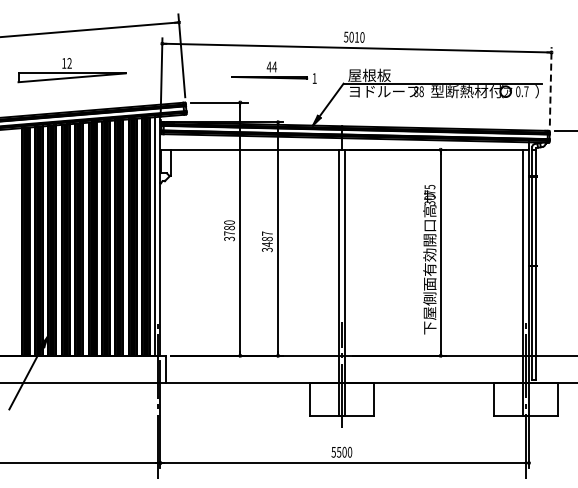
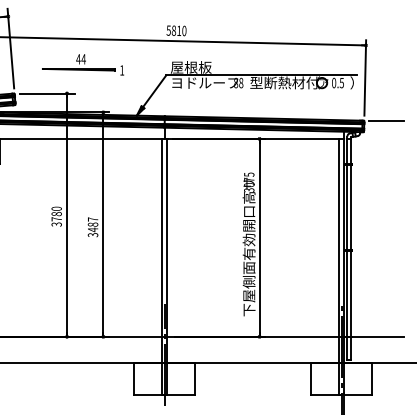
text: (351, 37) -> (173, 31), 5010 -> 5810
part: (273, 72) -> (82, 64), moved
line: (550, 85) -> (365, 77), dashed -> solid
text: (526, 91) -> (341, 82), 0.7 -> 0.5

